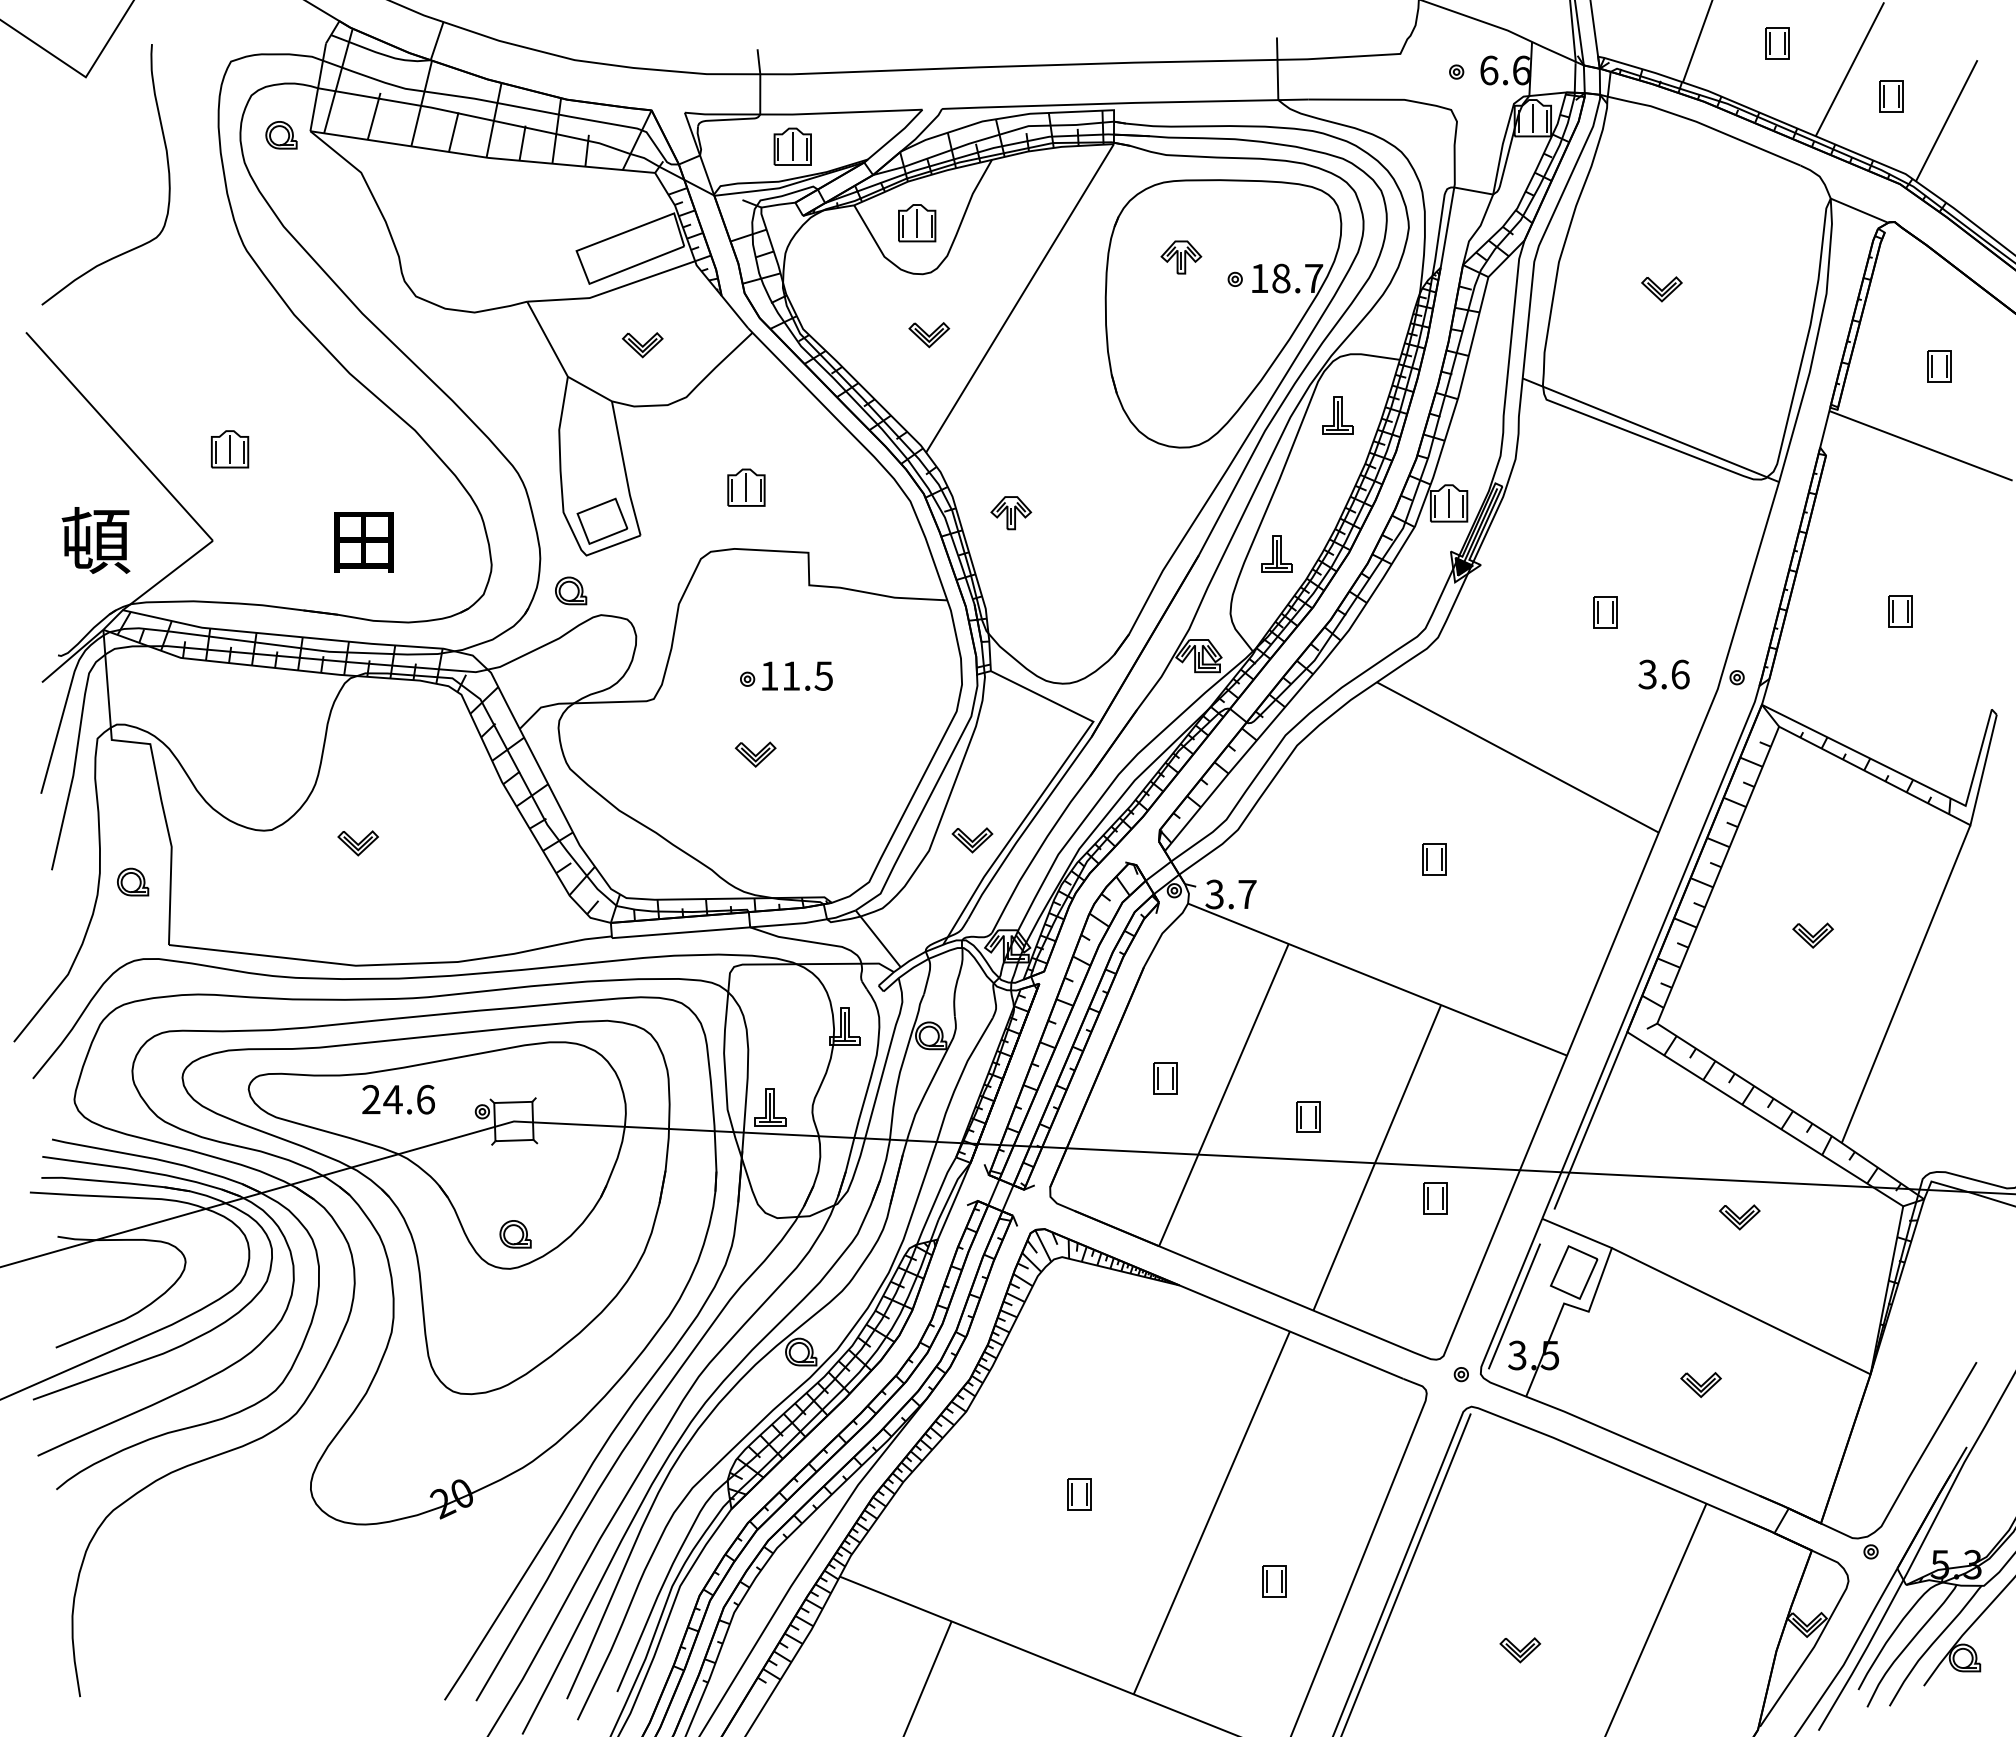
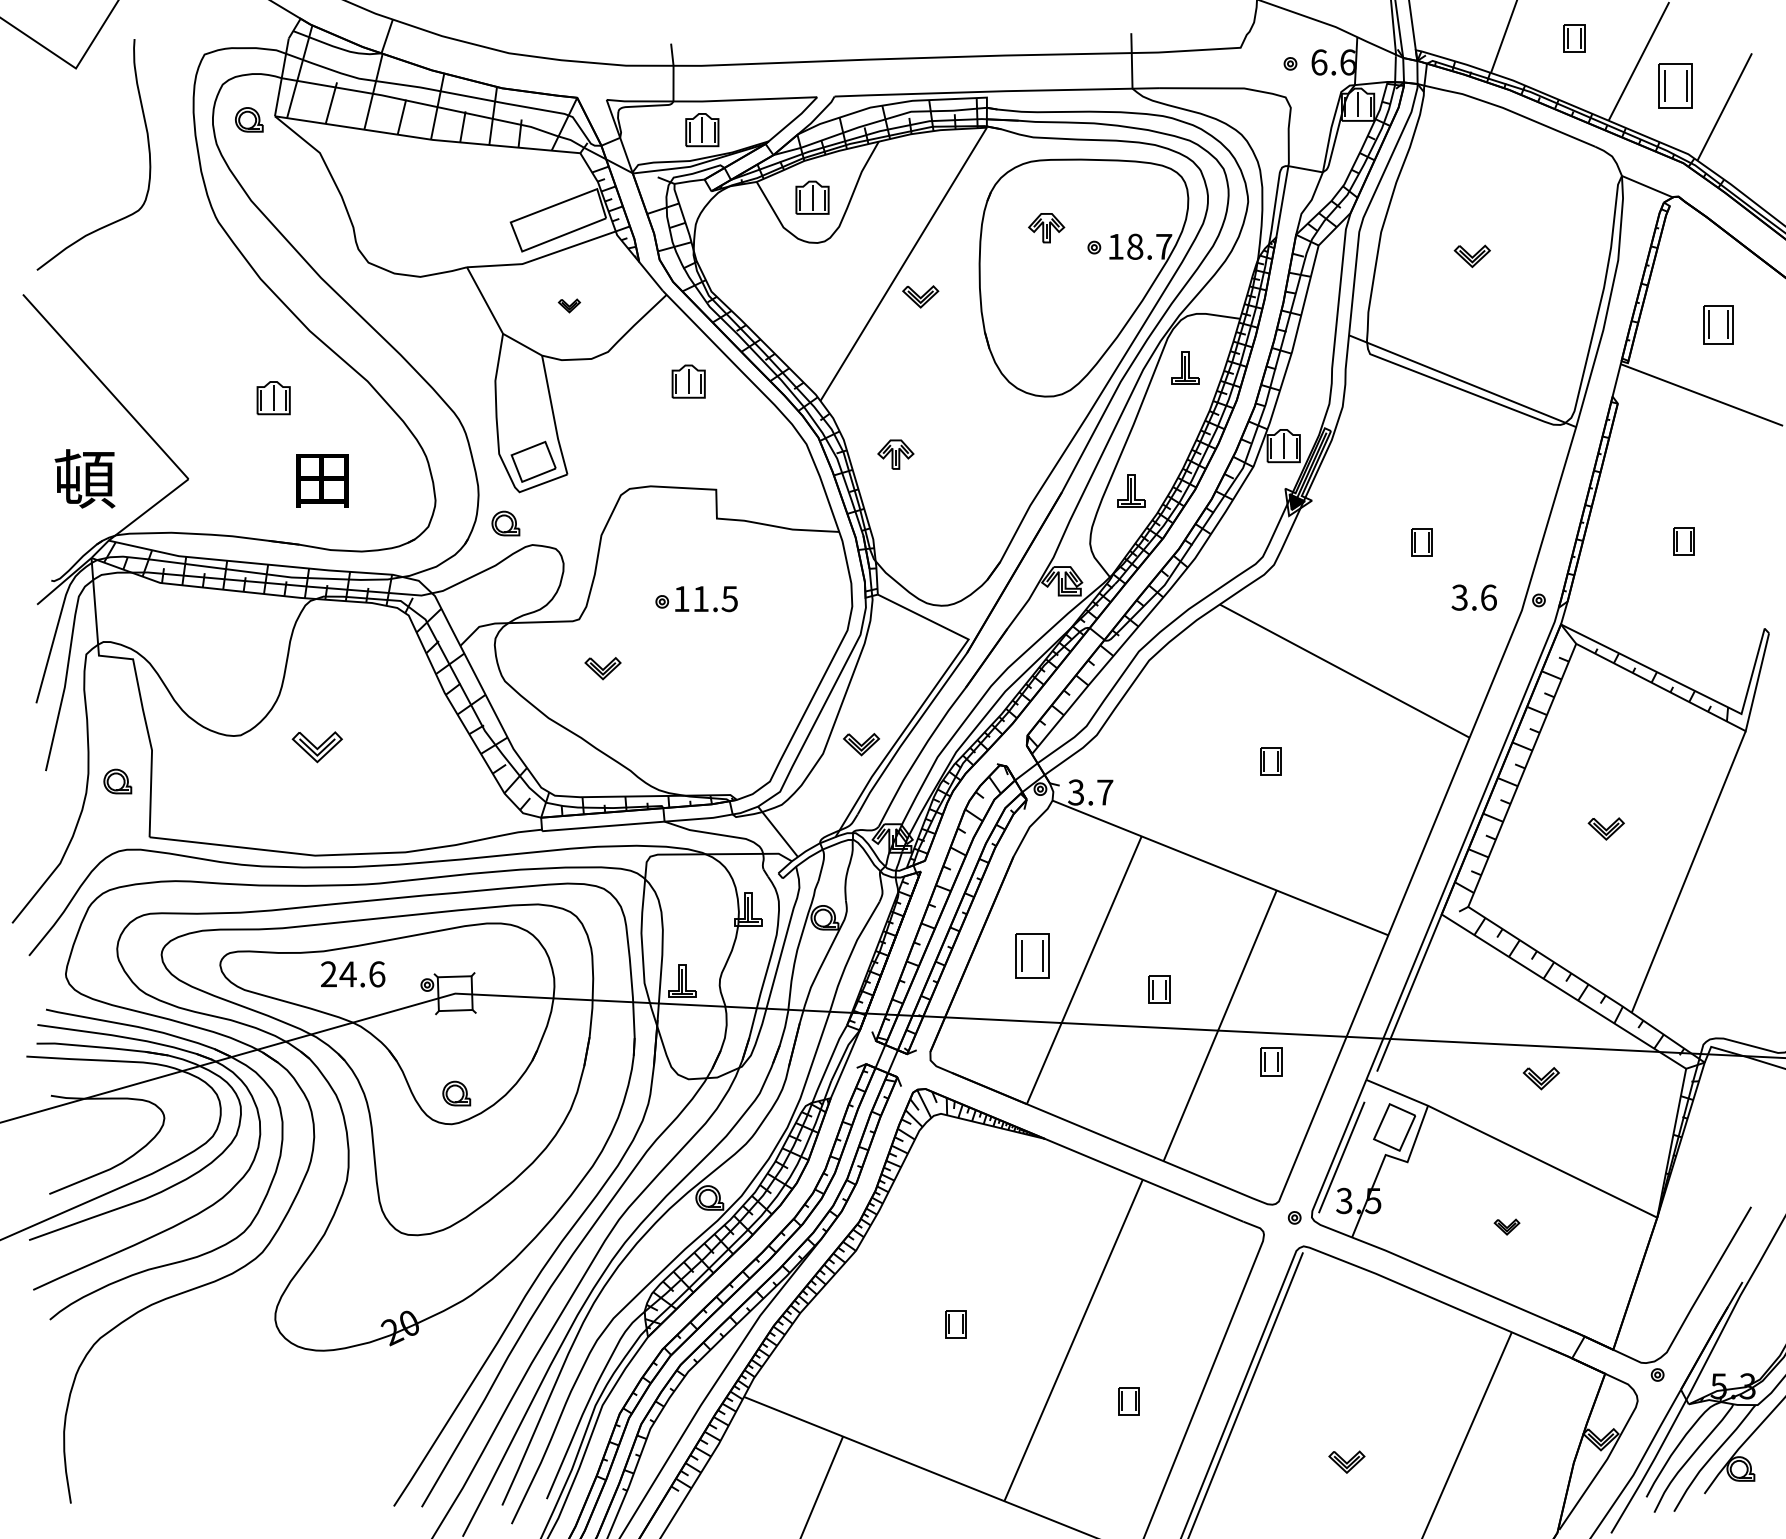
part: (1891, 96) -> (1675, 85), size x1.6
part: (929, 335) -> (920, 297), moved
part: (642, 345) -> (569, 306), size x0.6
part: (1939, 366) -> (1718, 324), size x1.4
part: (230, 449) -> (274, 398), moved
part: (746, 487) -> (688, 381), moved
part: (755, 754) -> (602, 668), moved
part: (357, 843) -> (316, 747), size x1.4
part: (1165, 1078) -> (1032, 955), size x1.6
part: (1700, 1384) -> (1506, 1226), size x0.7

